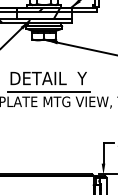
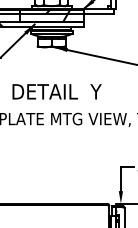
line: (48, 91) -> (56, 107), removed

